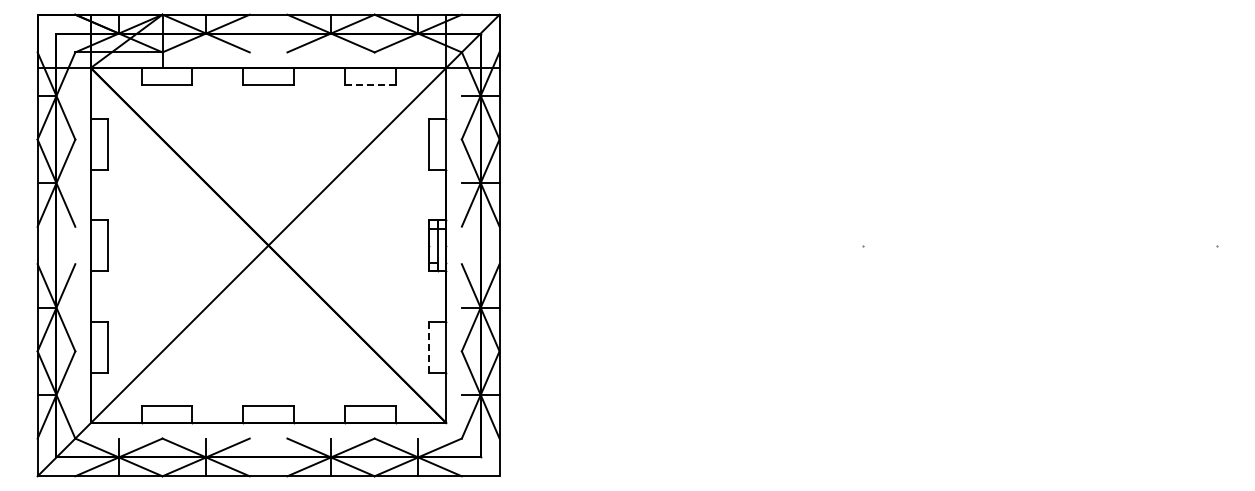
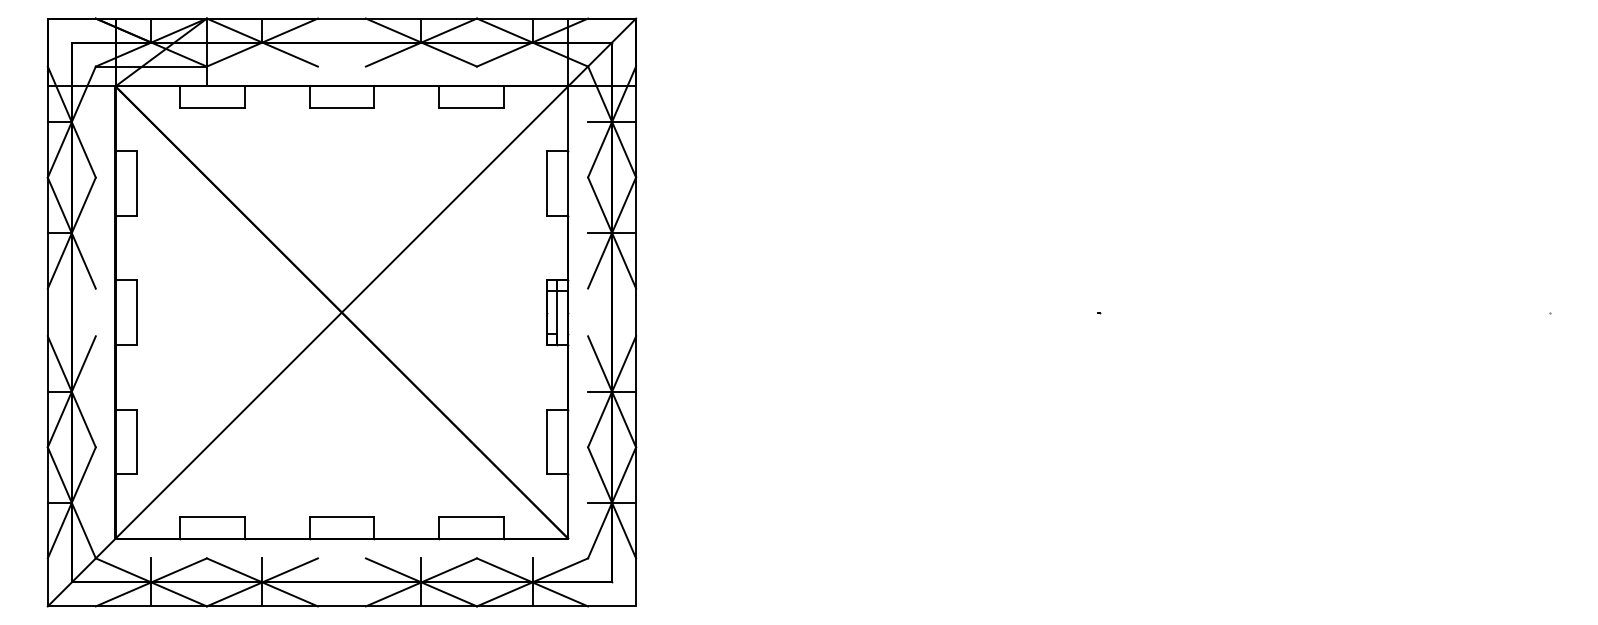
line: (370, 84) -> (471, 107), dashed -> solid
line: (429, 346) -> (546, 441), dashed -> solid

